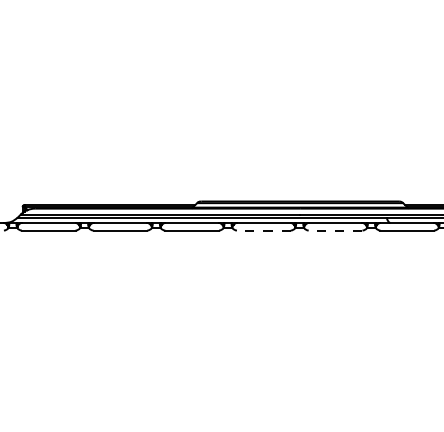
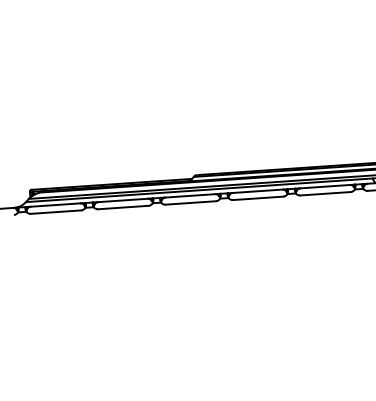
line: (263, 230) -> (257, 198), dashed -> solid
line: (335, 230) -> (325, 193), dashed -> solid

